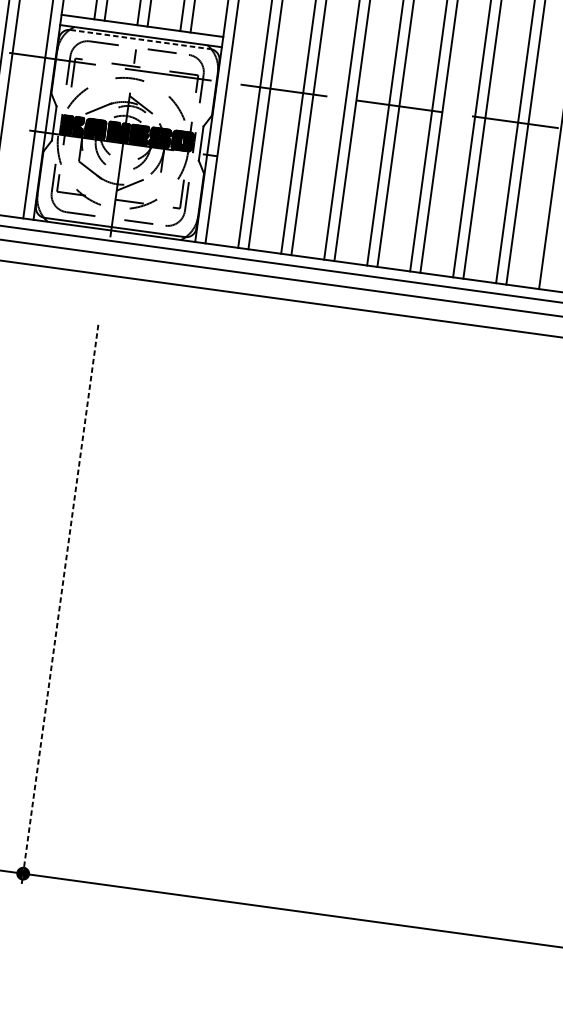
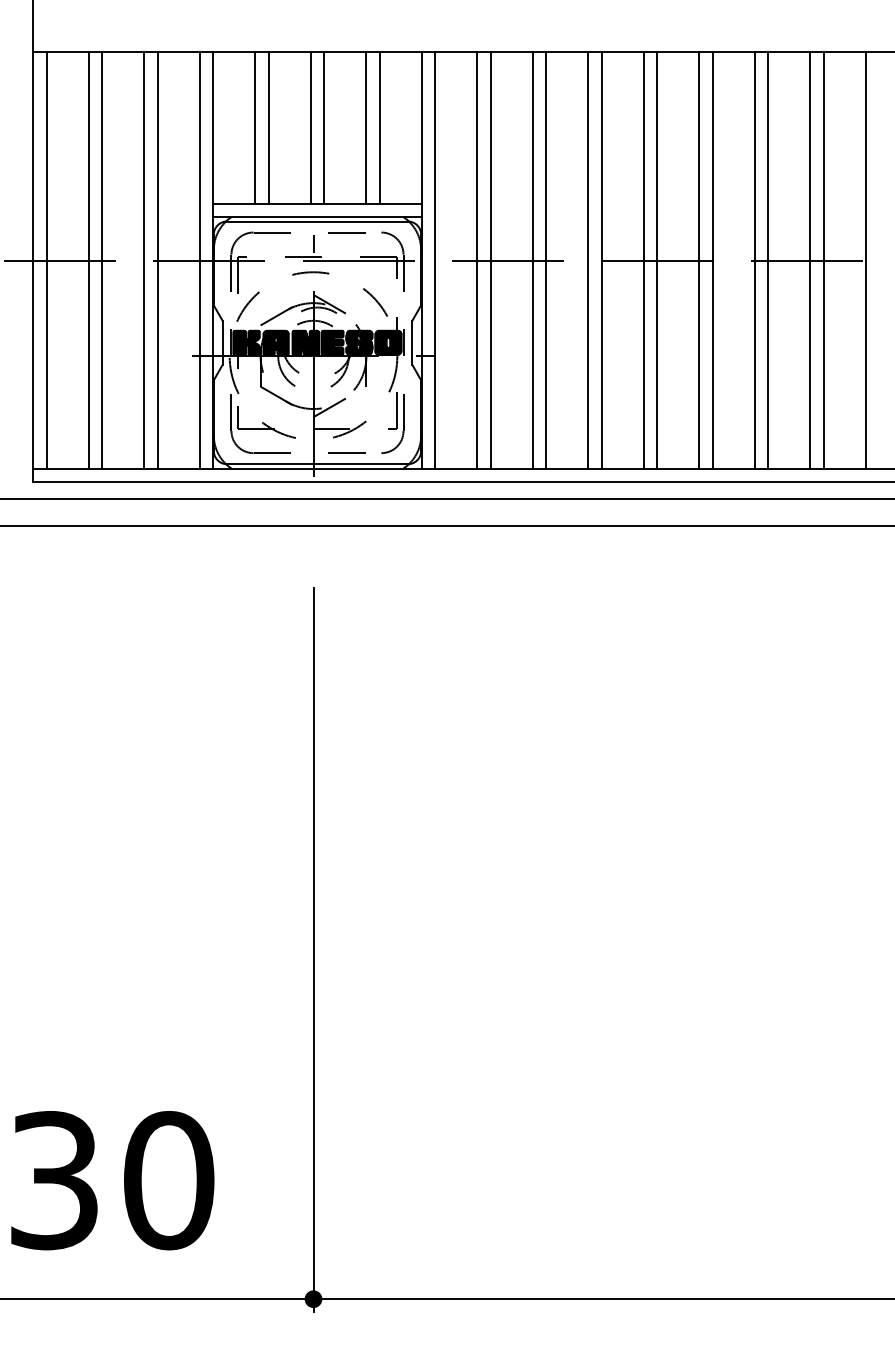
line: (140, 39) -> (317, 221), dashed -> solid
line: (60, 602) -> (313, 949), dashed -> solid

